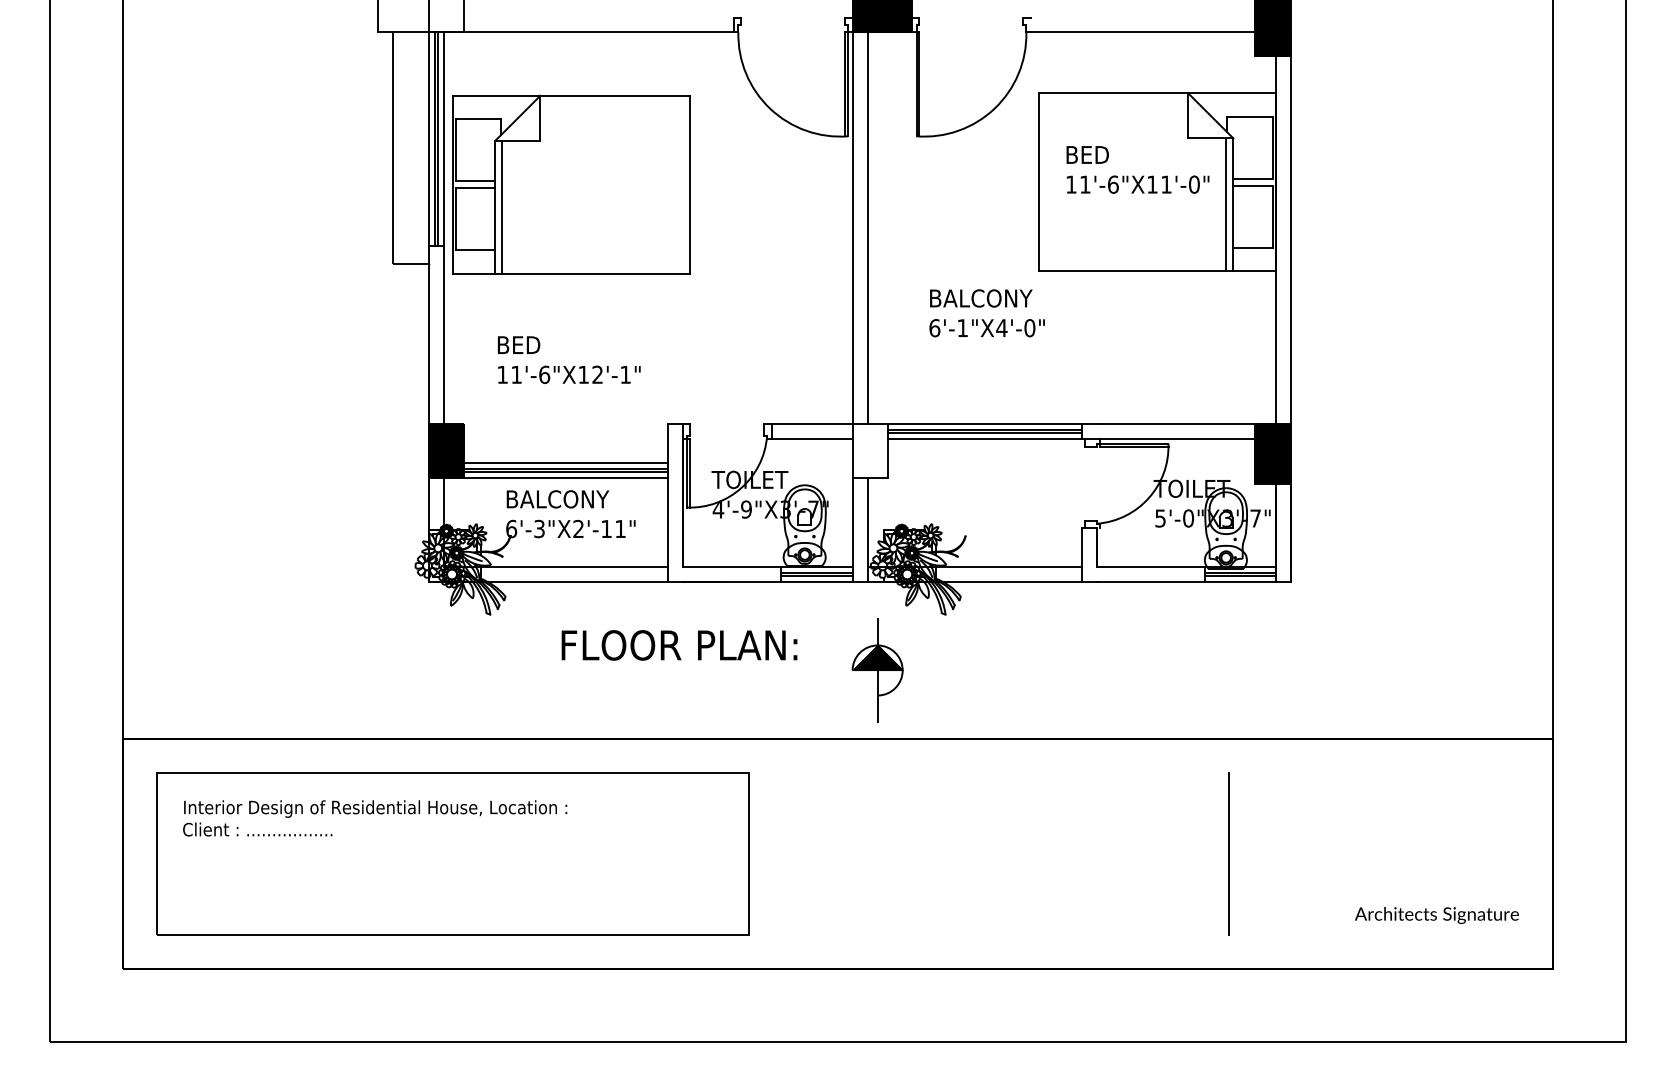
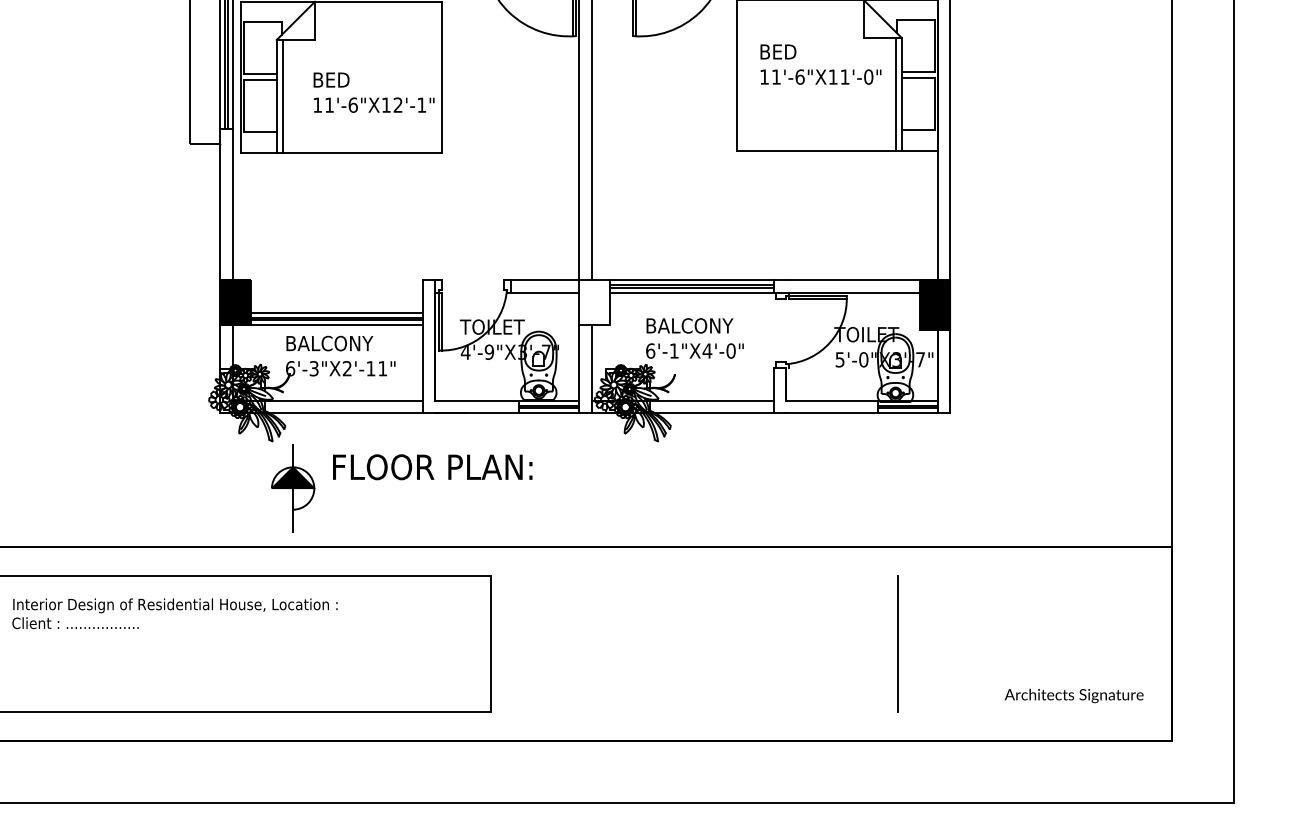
text: (986, 313) -> (694, 338), moved
text: (569, 359) -> (374, 92), moved
part: (877, 670) -> (293, 488), moved

